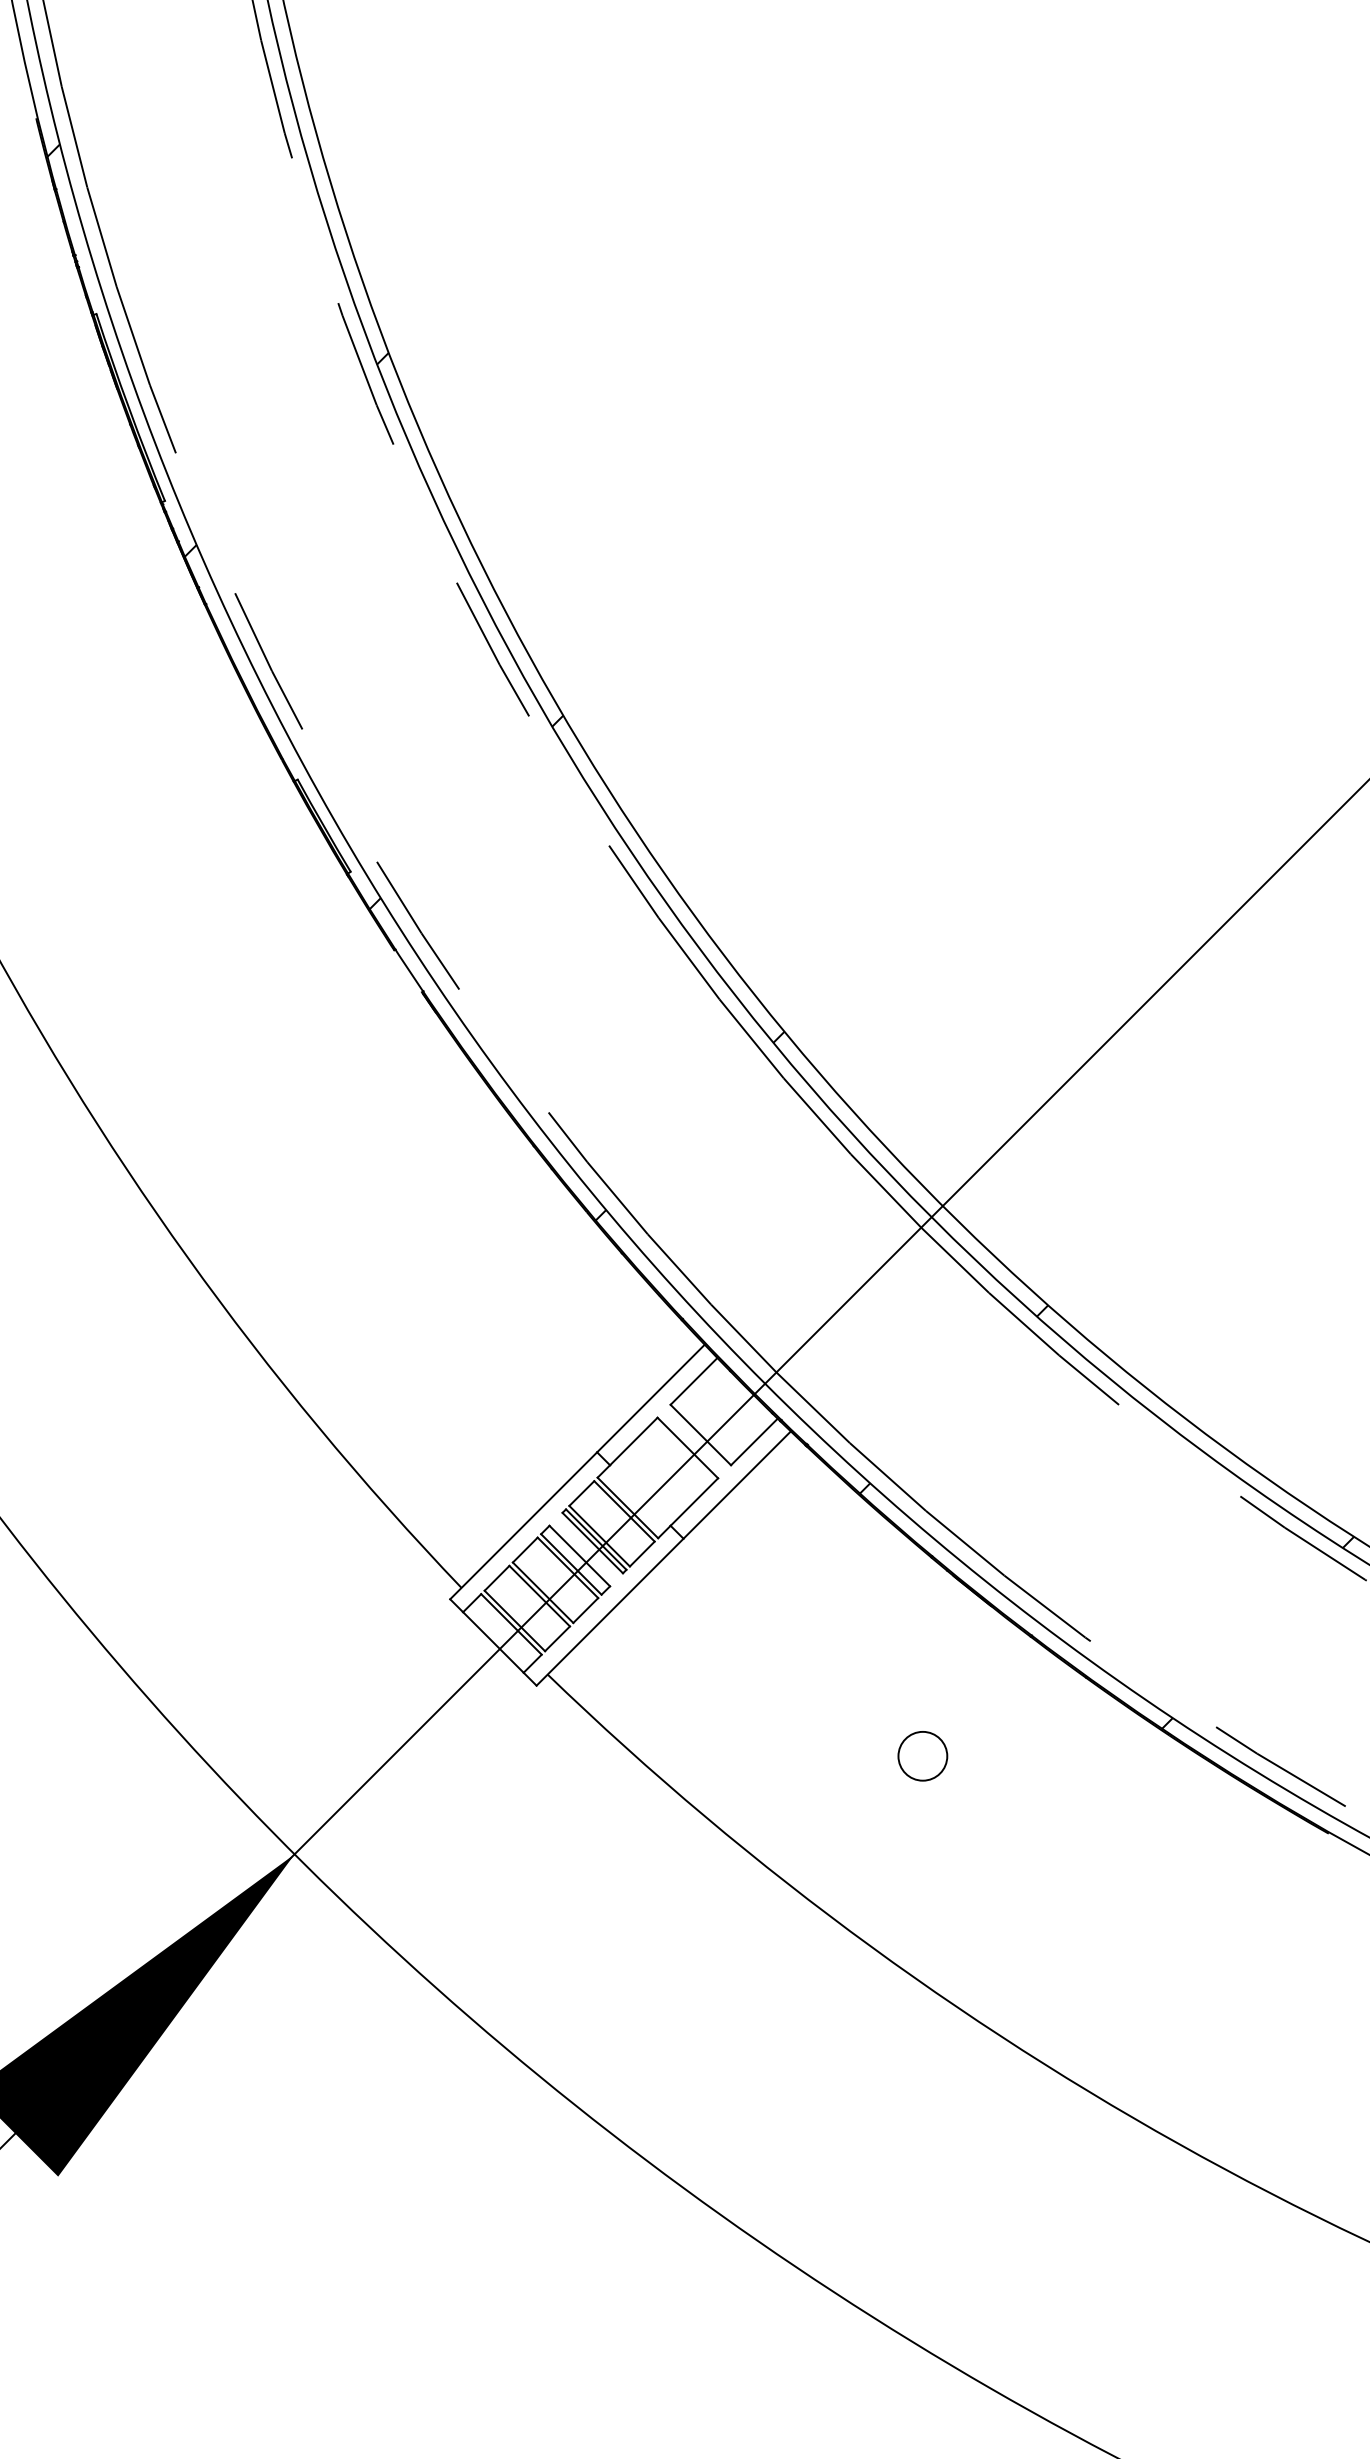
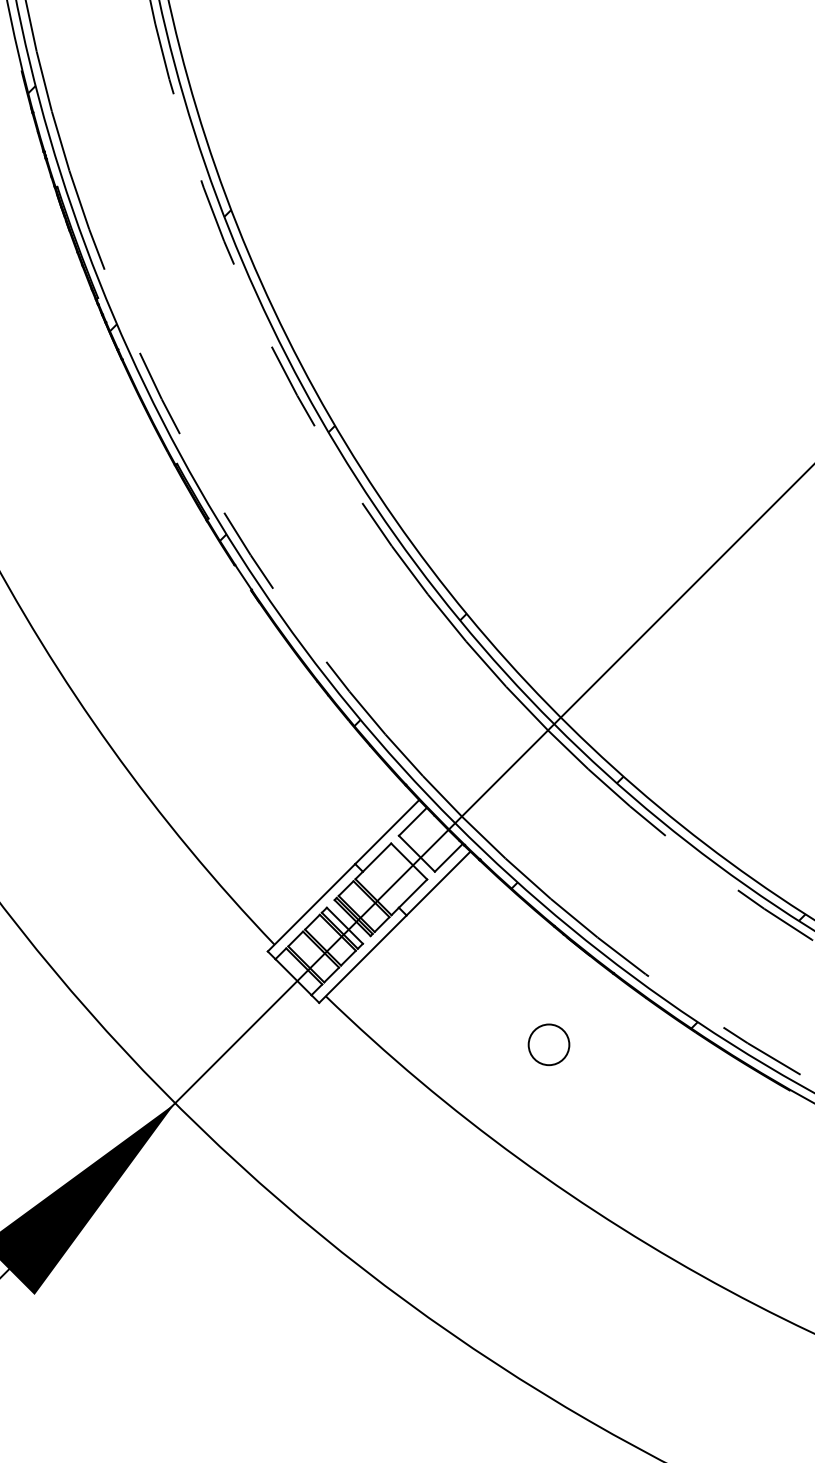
circle: (922, 1755) -> (548, 1044), size x1.4

